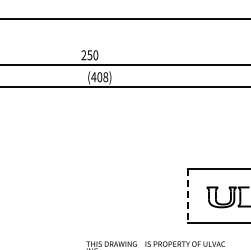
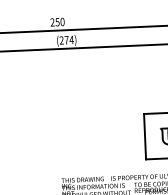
text: (99, 77) -> (66, 40), (408) -> (274)
line: (188, 196) -> (145, 137), dashed -> solid

